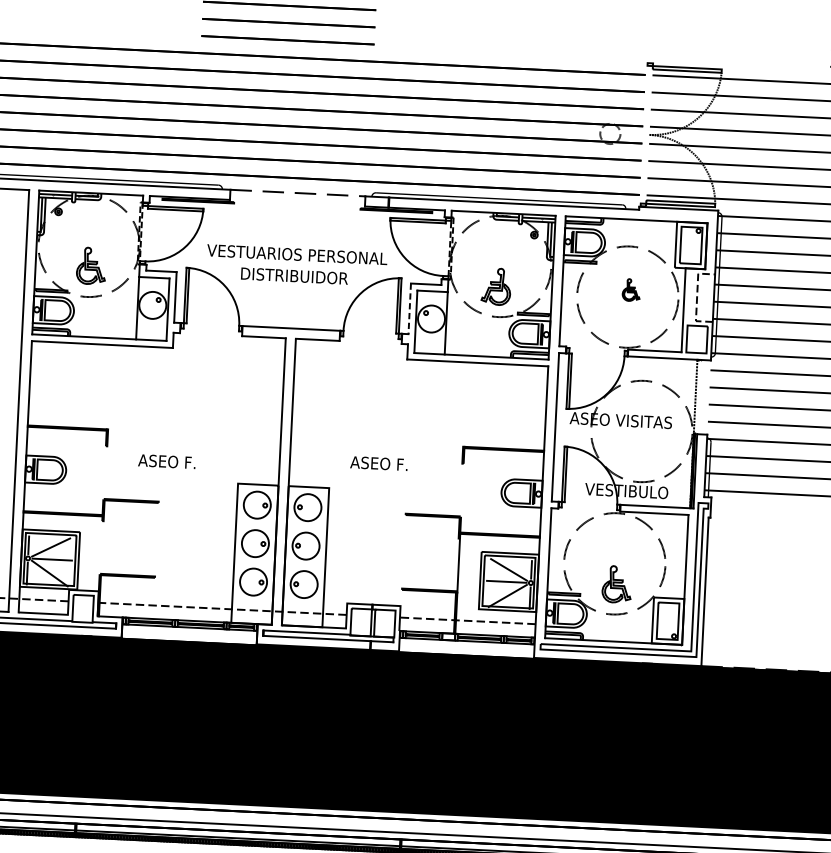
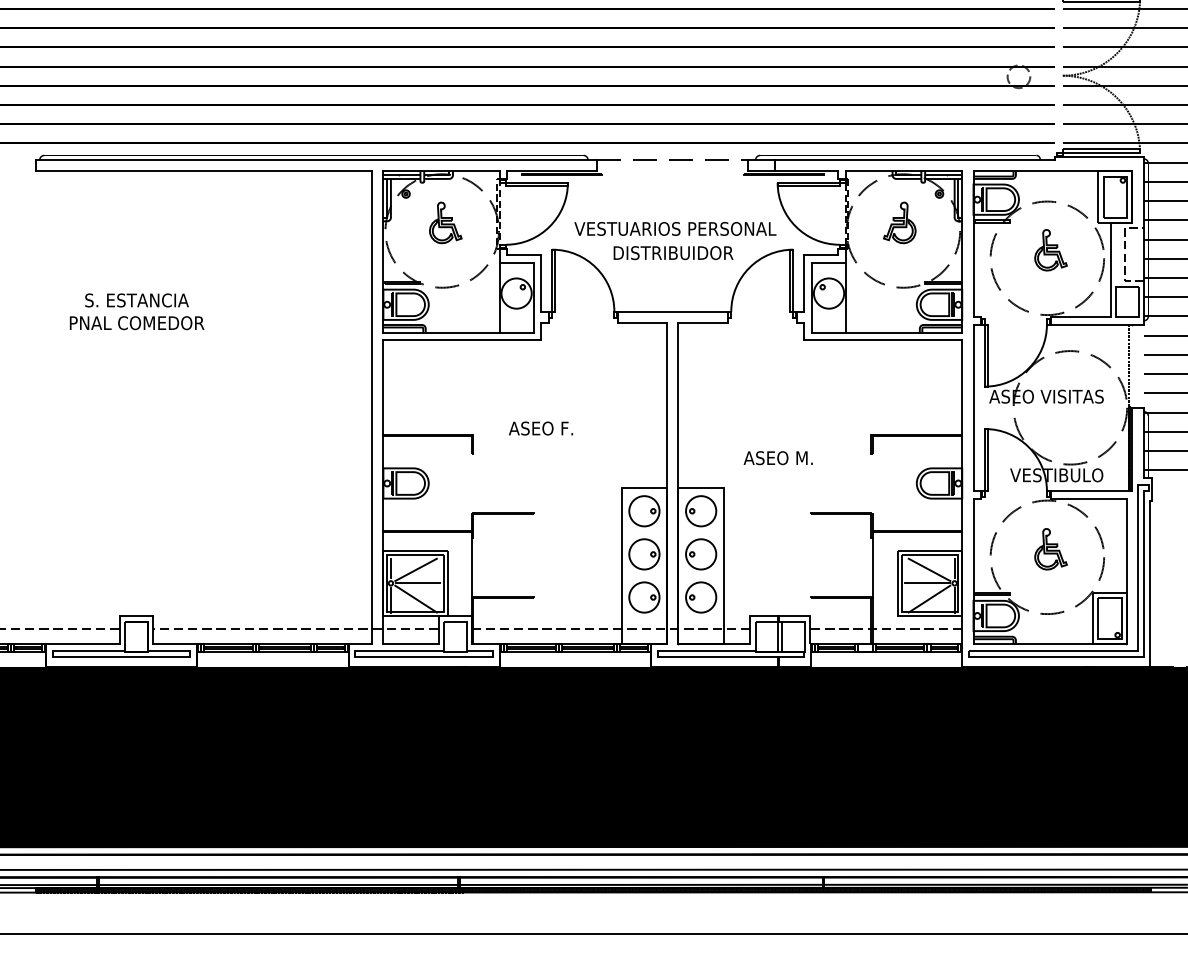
part: (91, 265) -> (445, 222), moved
part: (496, 286) -> (899, 222), moved
part: (630, 290) -> (1050, 250), size x1.67
line: (410, 308) -> (804, 283), dashed -> solid
text: (167, 461) -> (541, 428), moved
text: (378, 463) -> (777, 458), ASEO F. -> ASEO M.
line: (100, 547) -> (471, 567), added
part: (616, 584) -> (1050, 549), moved

